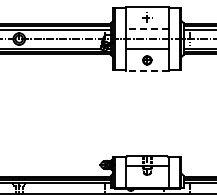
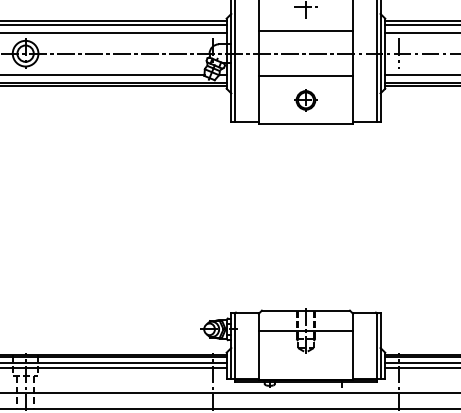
line: (147, 28) -> (306, 30), dashed -> solid
line: (147, 71) -> (306, 124), dashed -> solid

